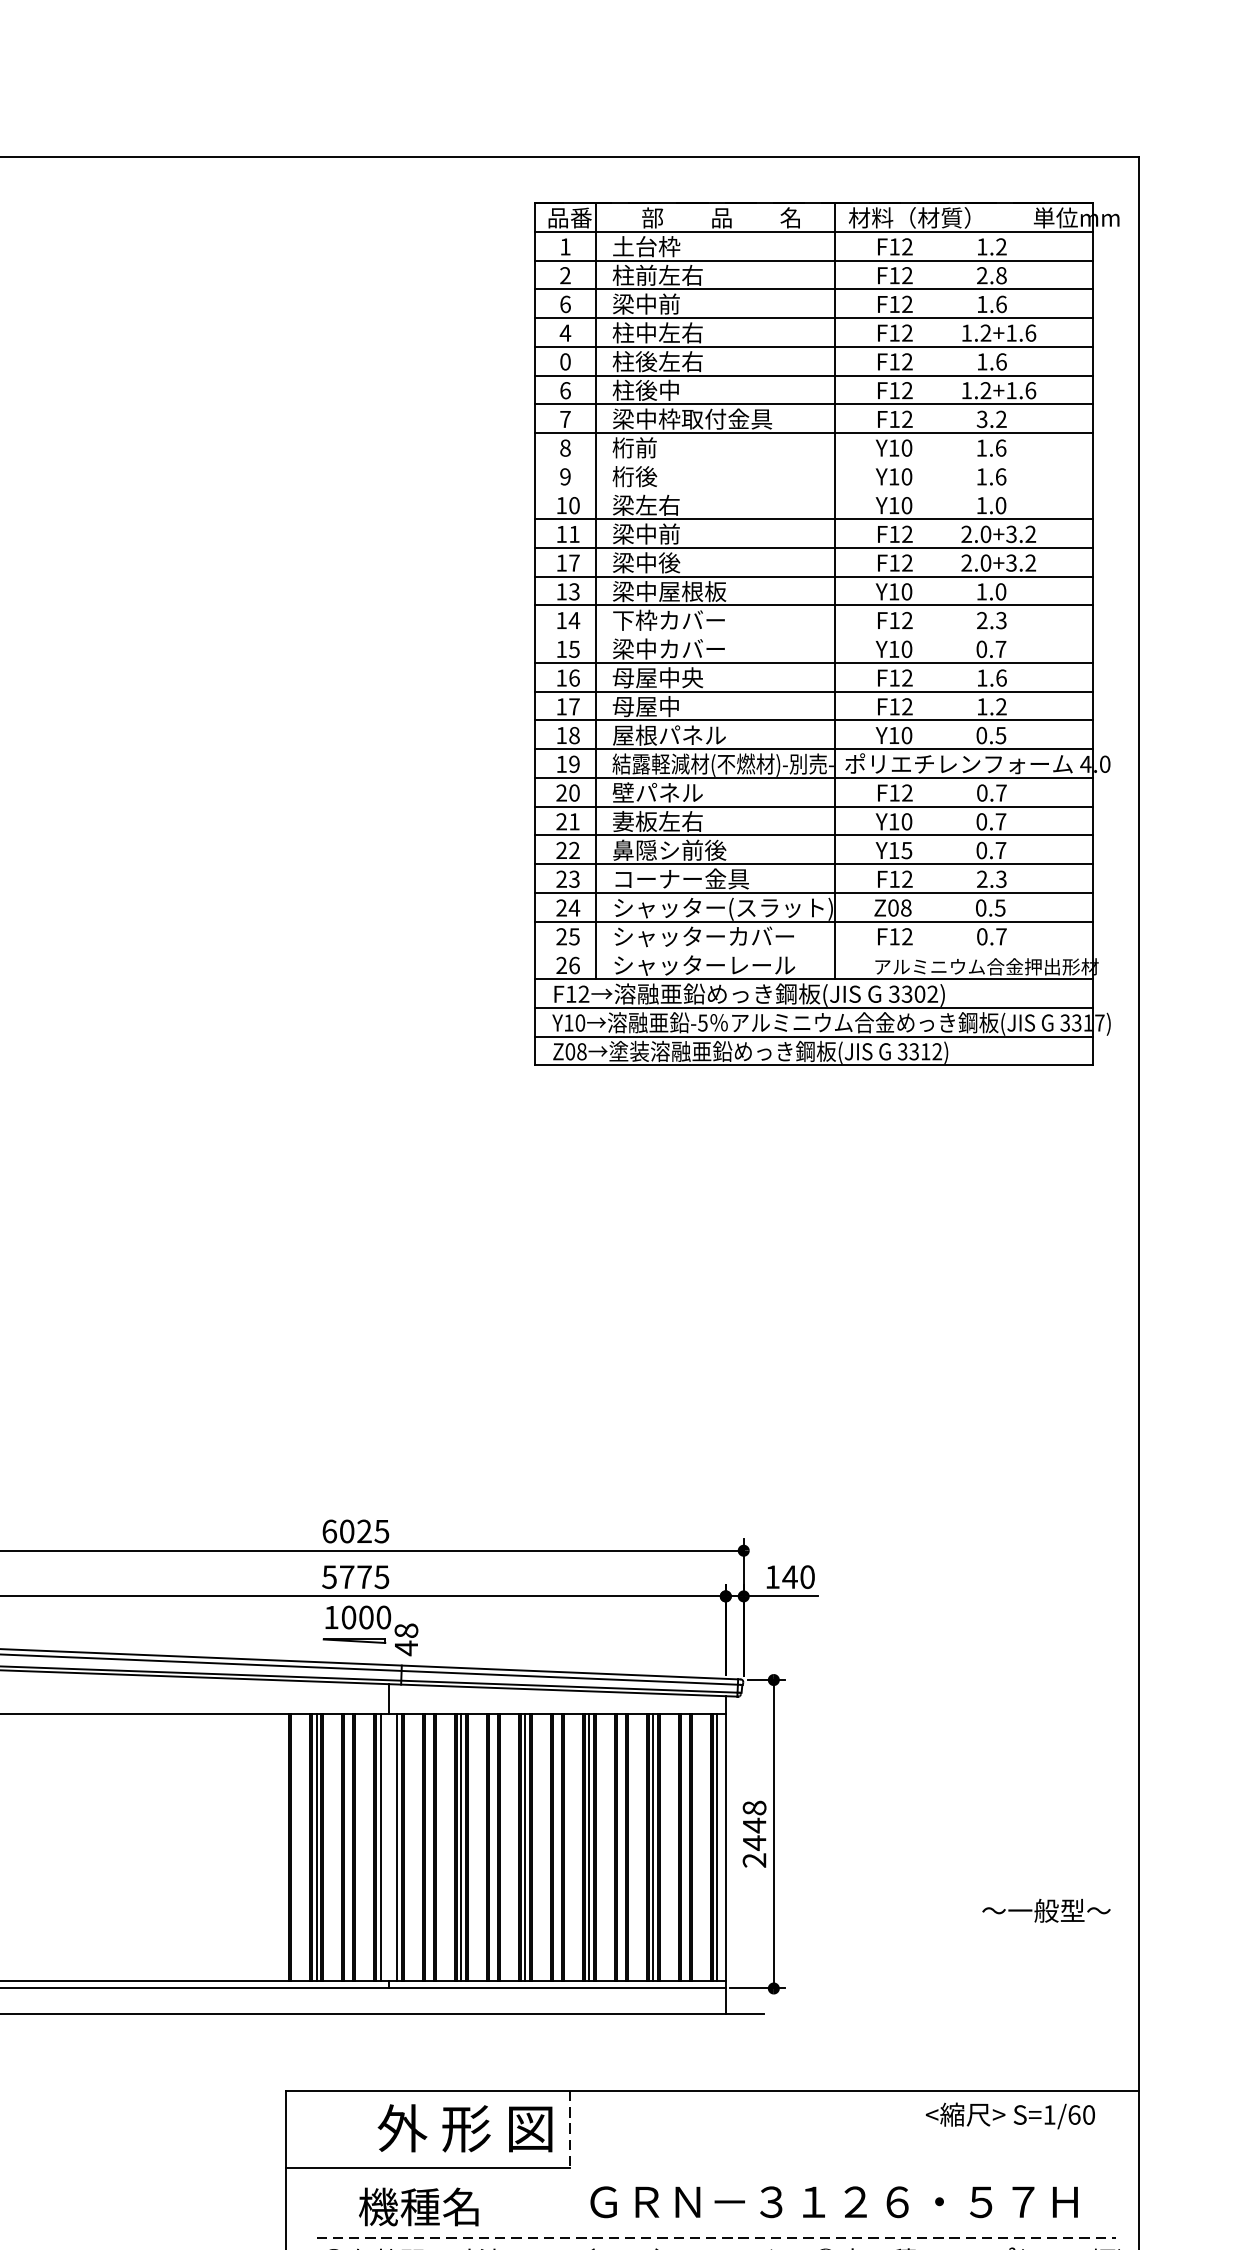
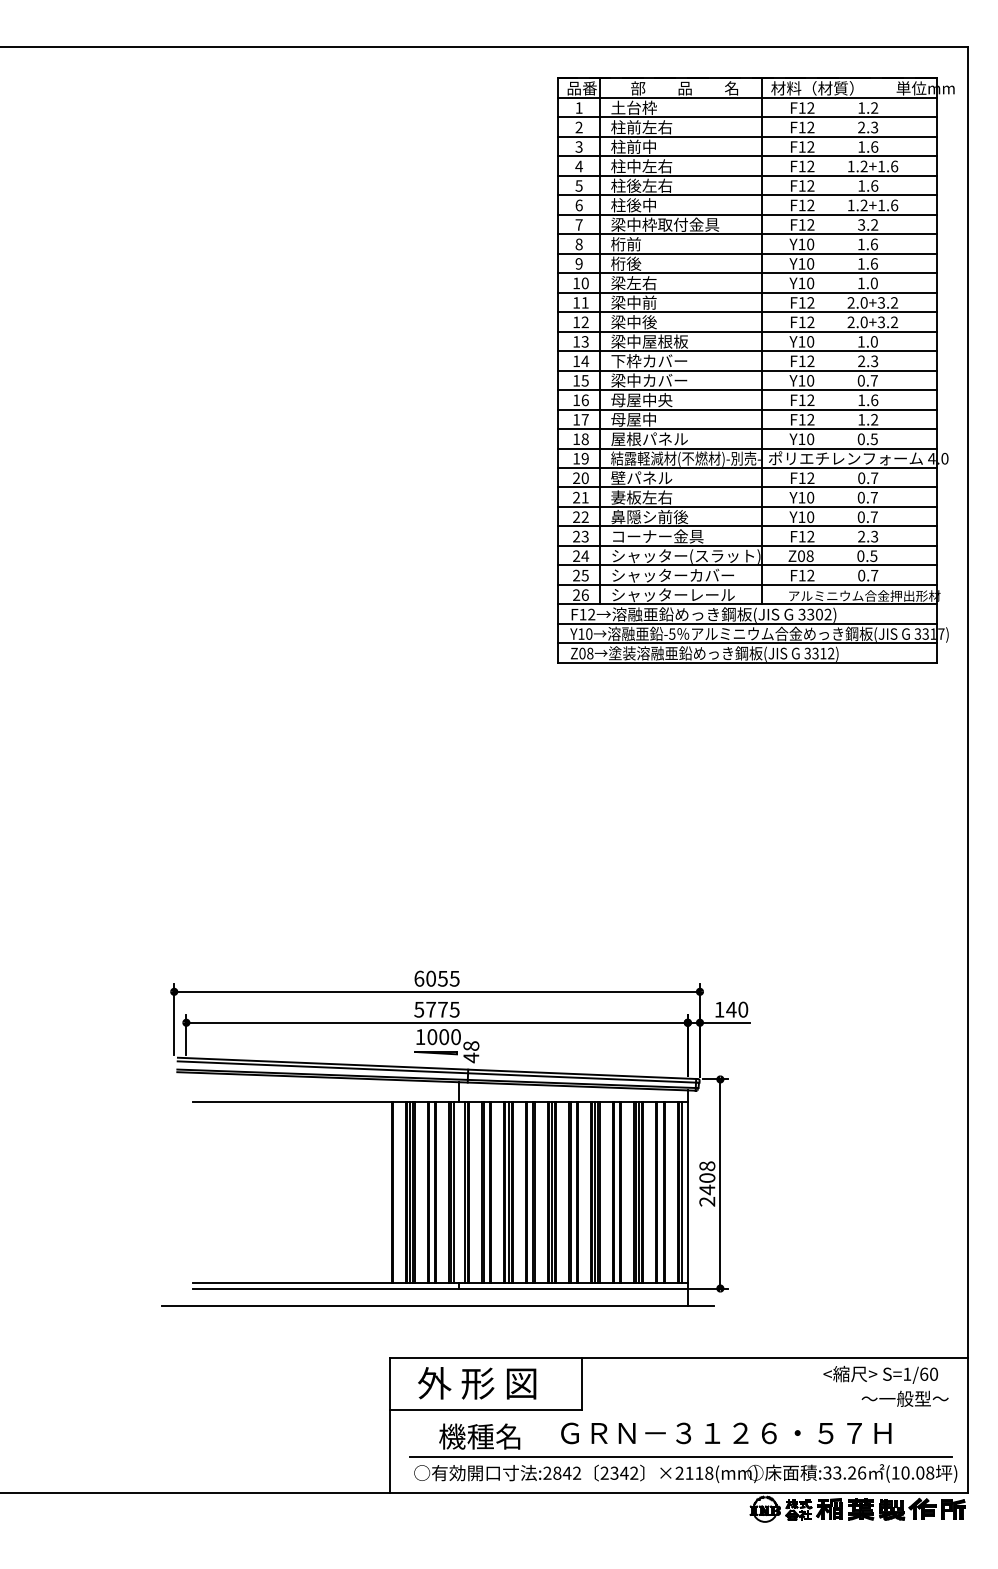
text: (1001, 275) -> (874, 127), 2.8 -> 2.3
text: (564, 303) -> (578, 146), 6 -> 3
text: (645, 303) -> (633, 146), 梁中前 -> 柱前中
text: (564, 361) -> (578, 185), 0 -> 5
line: (813, 461) -> (747, 253), added
line: (813, 491) -> (747, 273), added
text: (573, 563) -> (584, 322), 17 -> 12
line: (813, 634) -> (747, 370), added
text: (906, 849) -> (810, 516), Y15 -> Y10
line: (813, 949) -> (747, 584), added
text: (363, 1531) -> (442, 978), 6025 -> 6055
text: (754, 1824) -> (707, 1177), 2448 -> 2408
text: (1045, 1910) -> (904, 1398), moved
text: (465, 2128) -> (477, 1383), moved
line: (570, 2130) -> (582, 1384), dashed -> solid
text: (834, 2202) -> (726, 1433), moved
line: (716, 2237) -> (681, 1457), dashed -> solid

